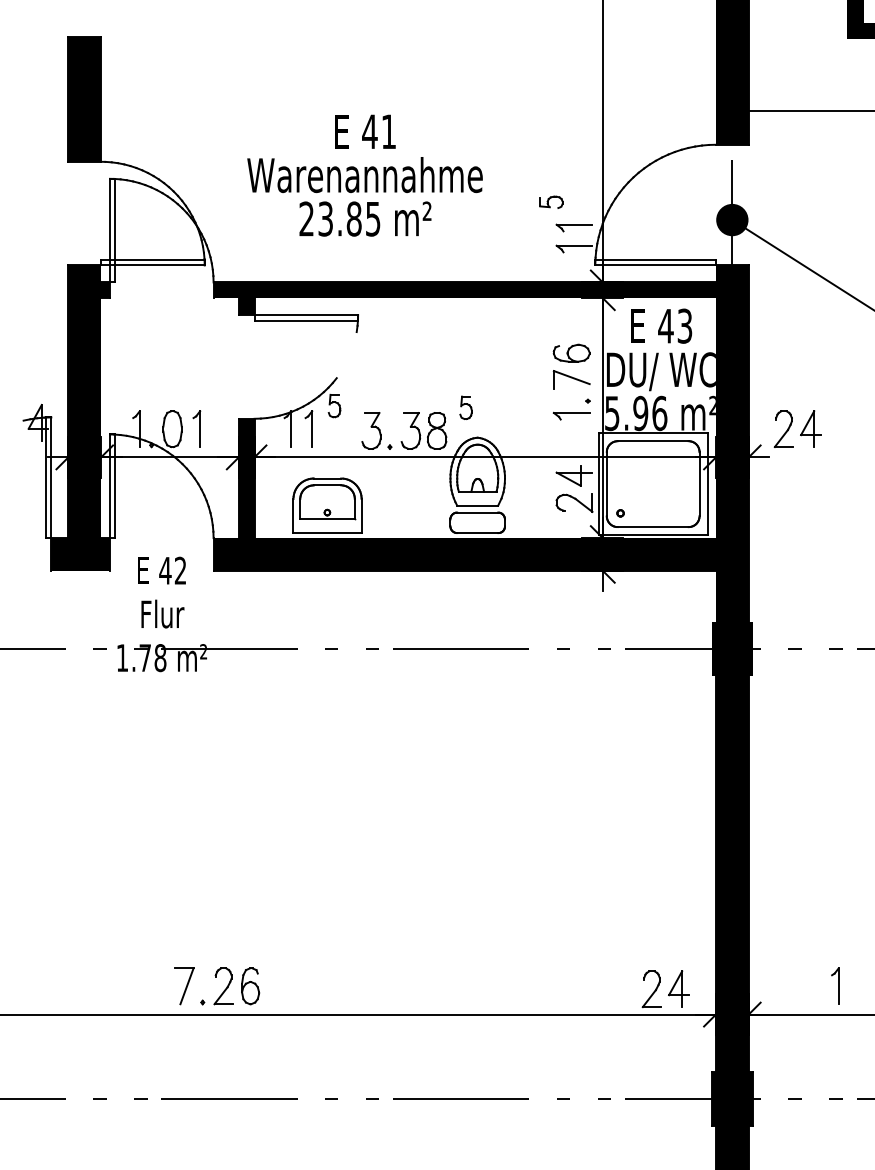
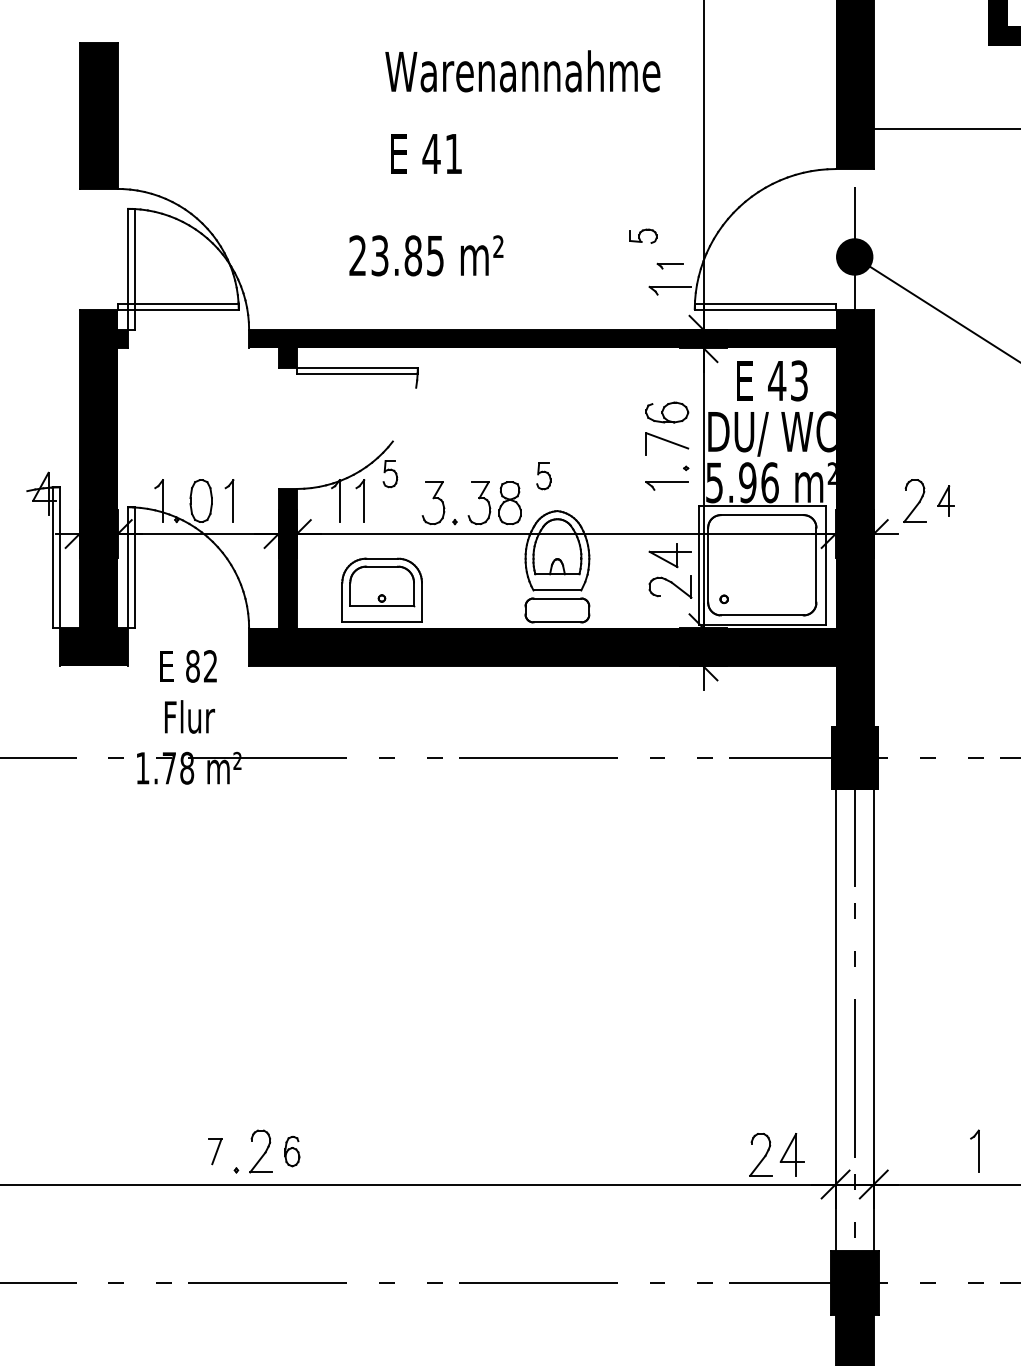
text: (364, 175) -> (522, 71), moved
part: (573, 227) -> (669, 265), size x0.6
part: (810, 428) -> (945, 500), size x0.7
text: (165, 570) -> (192, 666), 42 -> 82
fill: (731, 873) -> (853, 1019), removed
part: (184, 986) -> (215, 1151), size x0.6
part: (250, 986) -> (292, 1151), size x0.7

